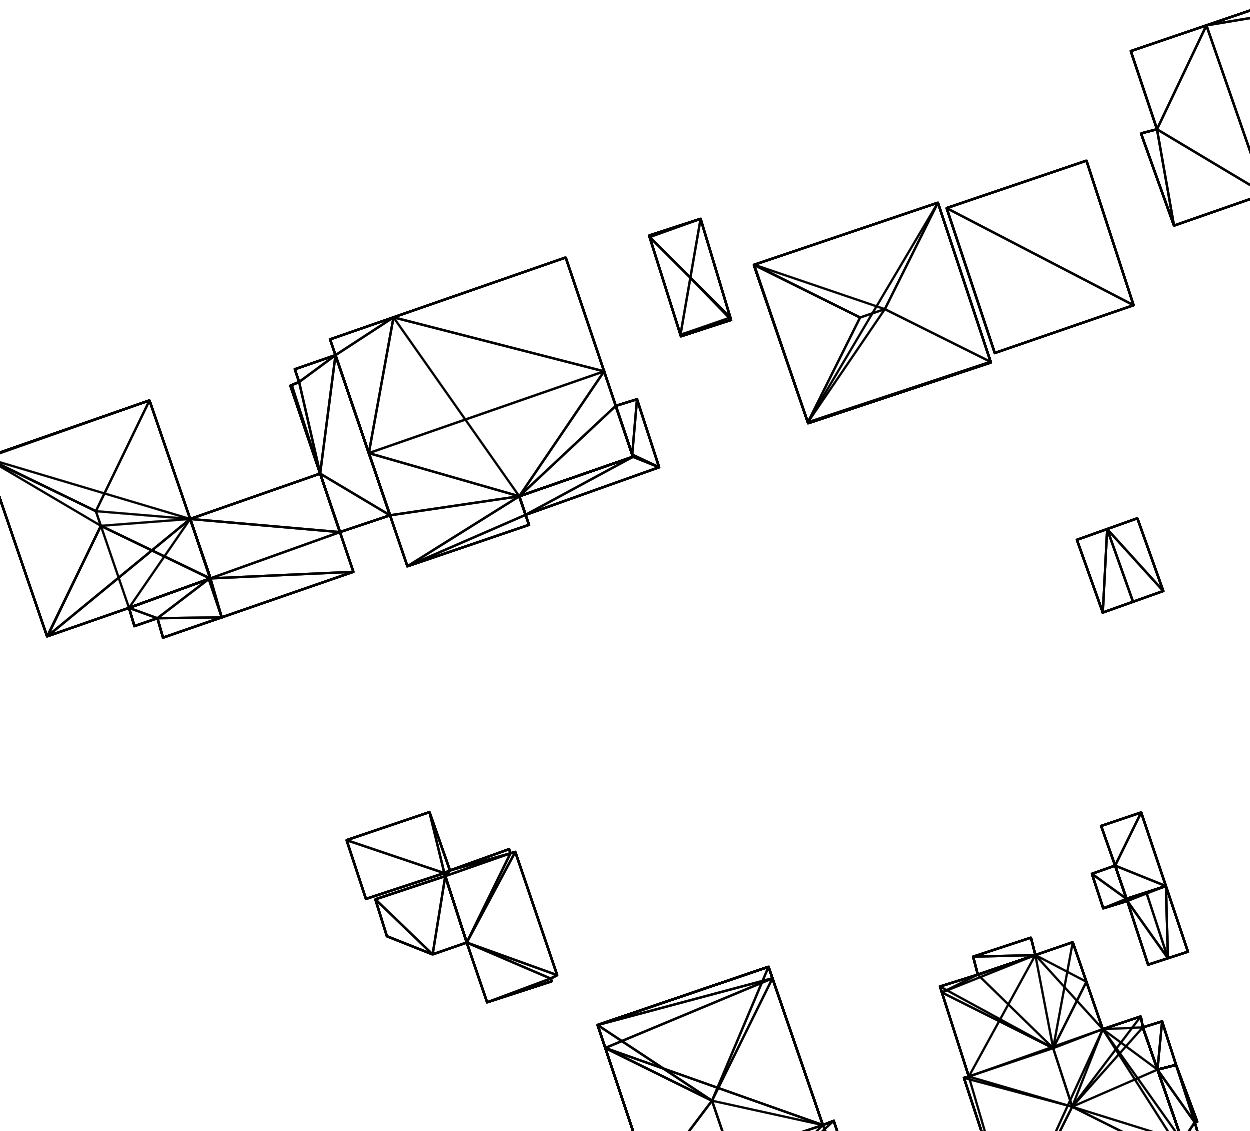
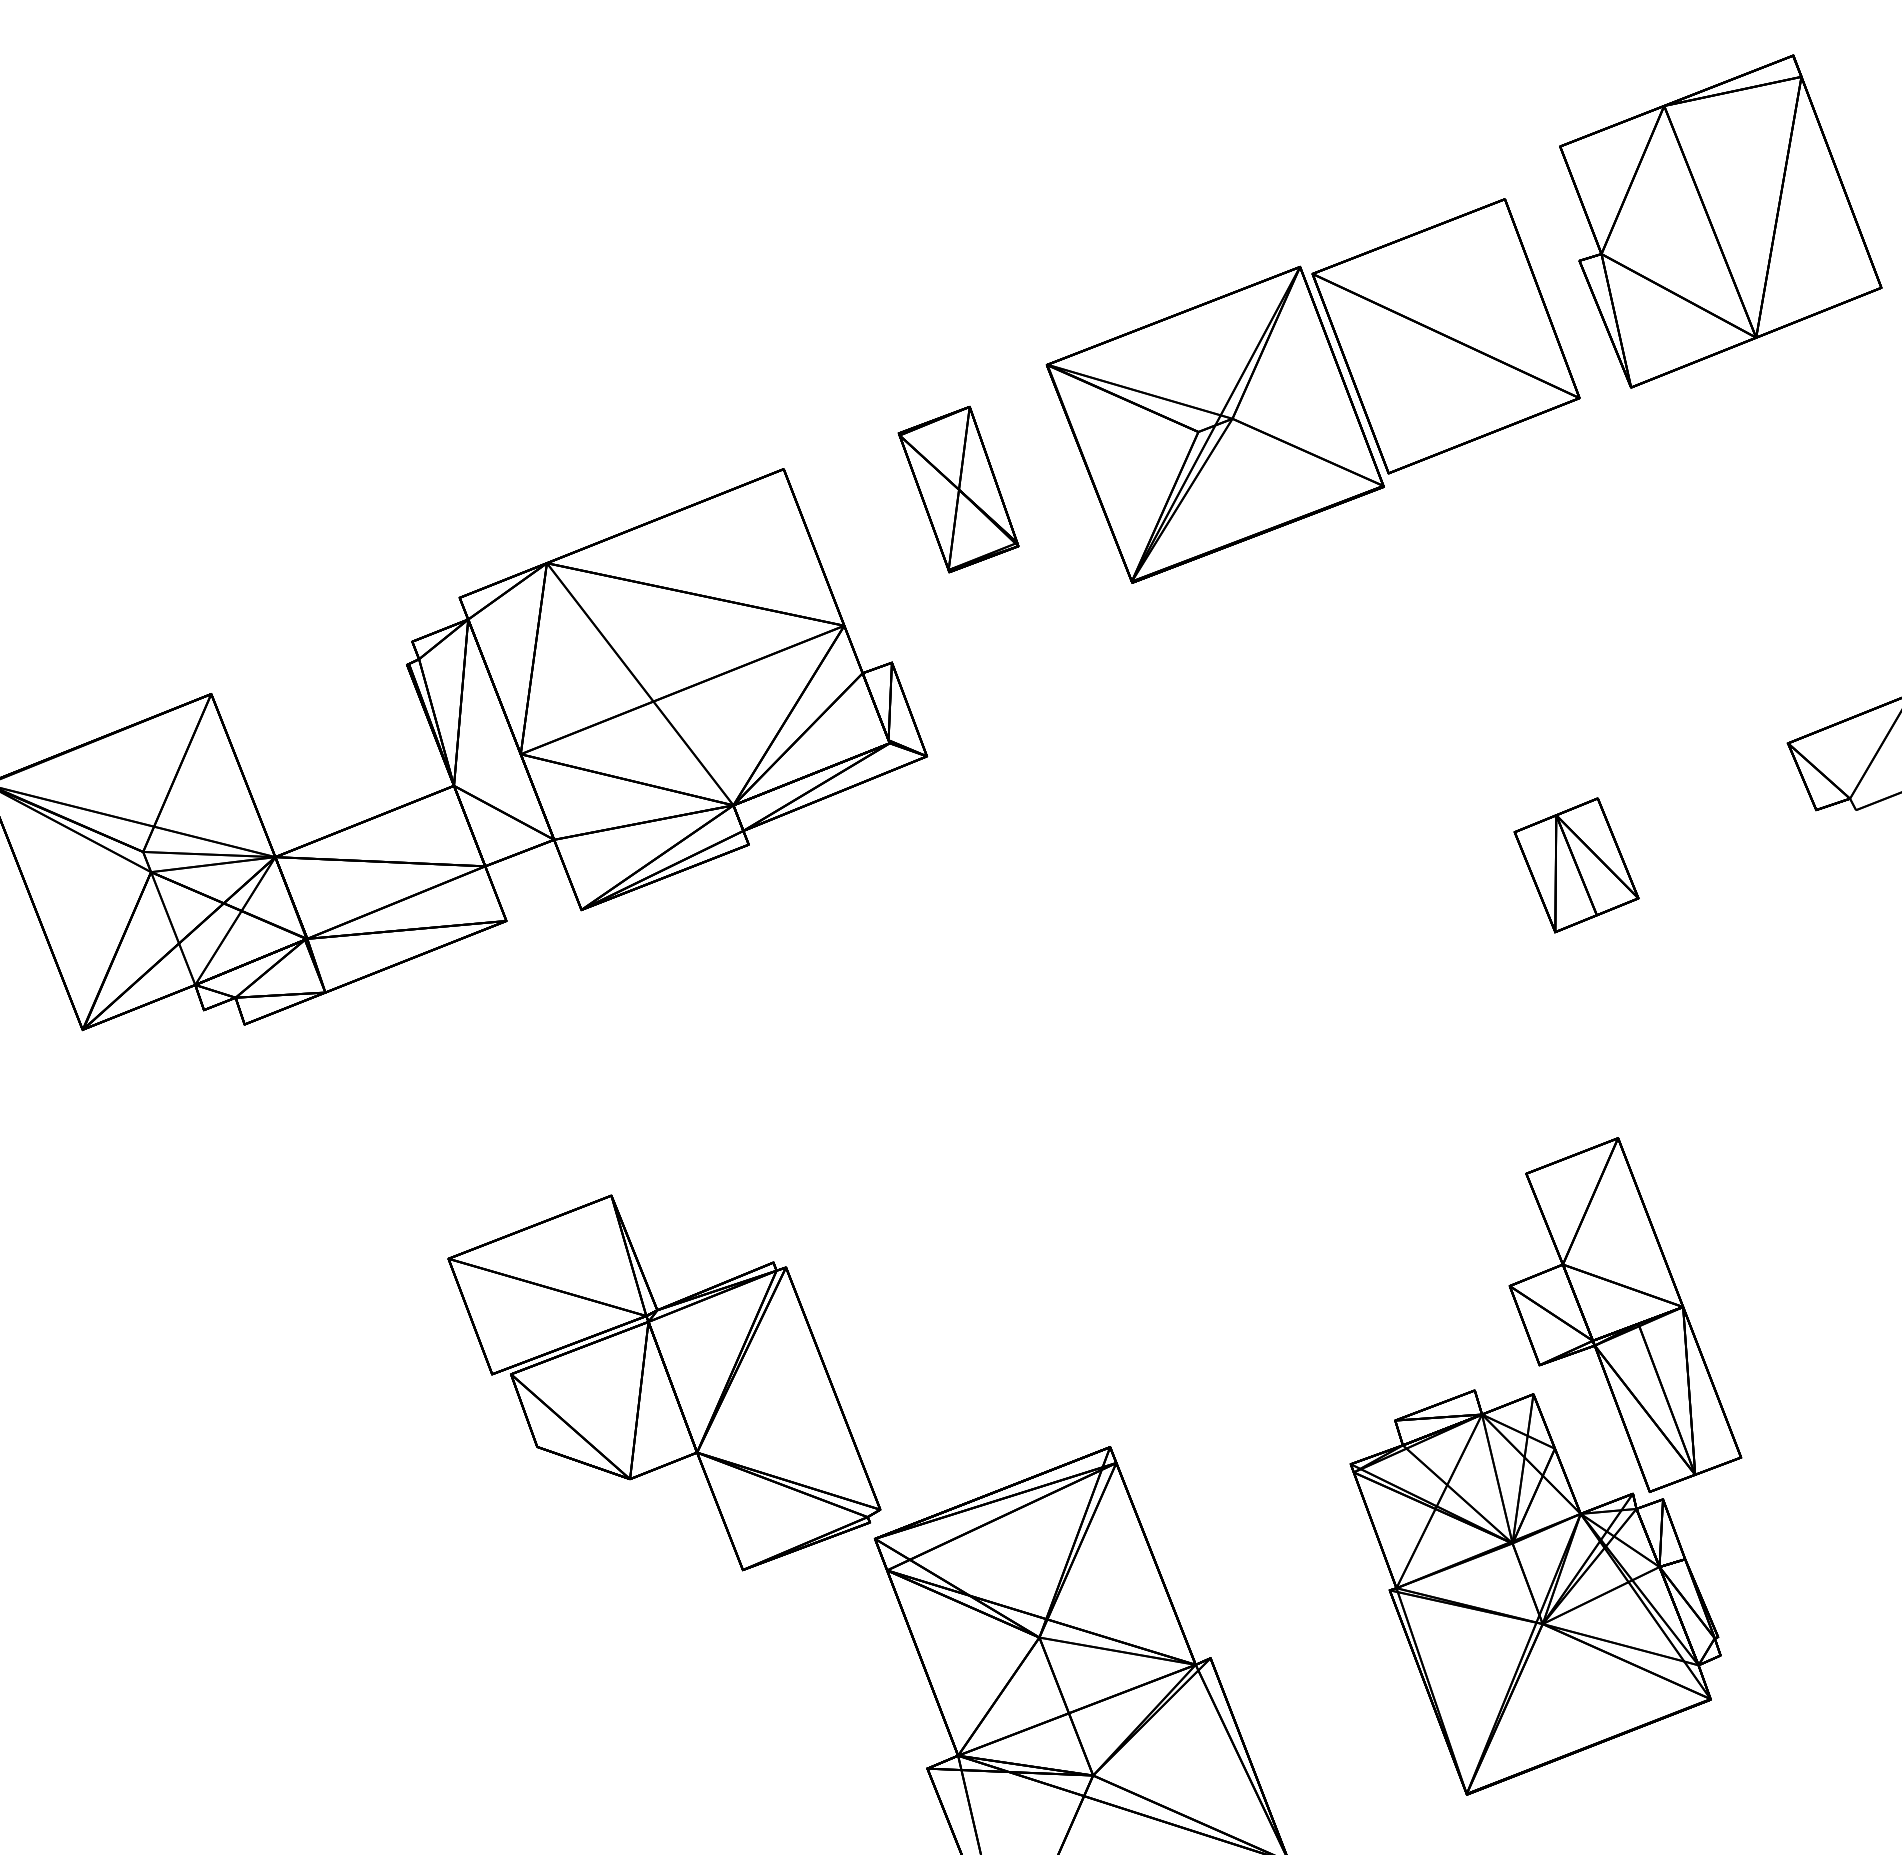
part: (942, 291) -> (1312, 390), moved
part: (1141, 888) -> (1625, 1314), size x1.67
part: (451, 906) -> (664, 1382), size x1.43

